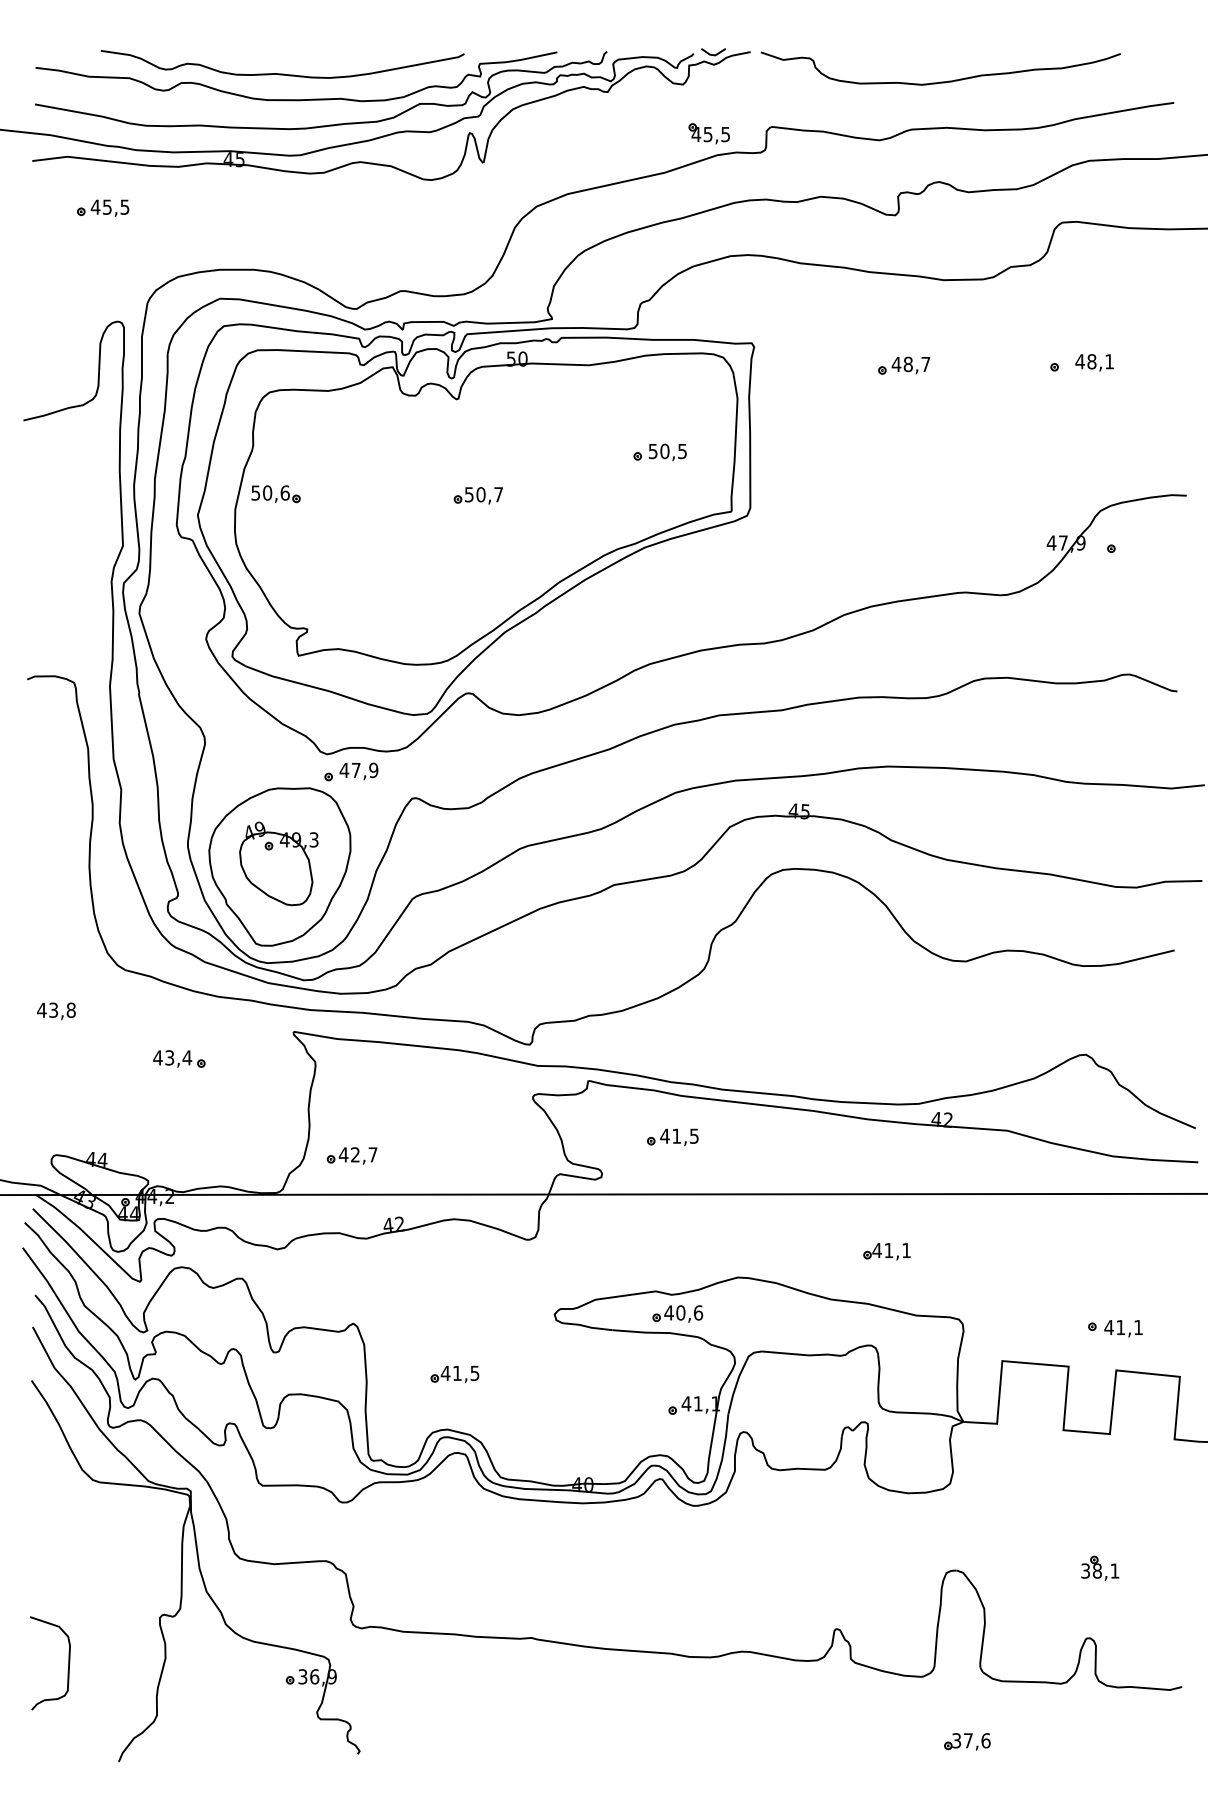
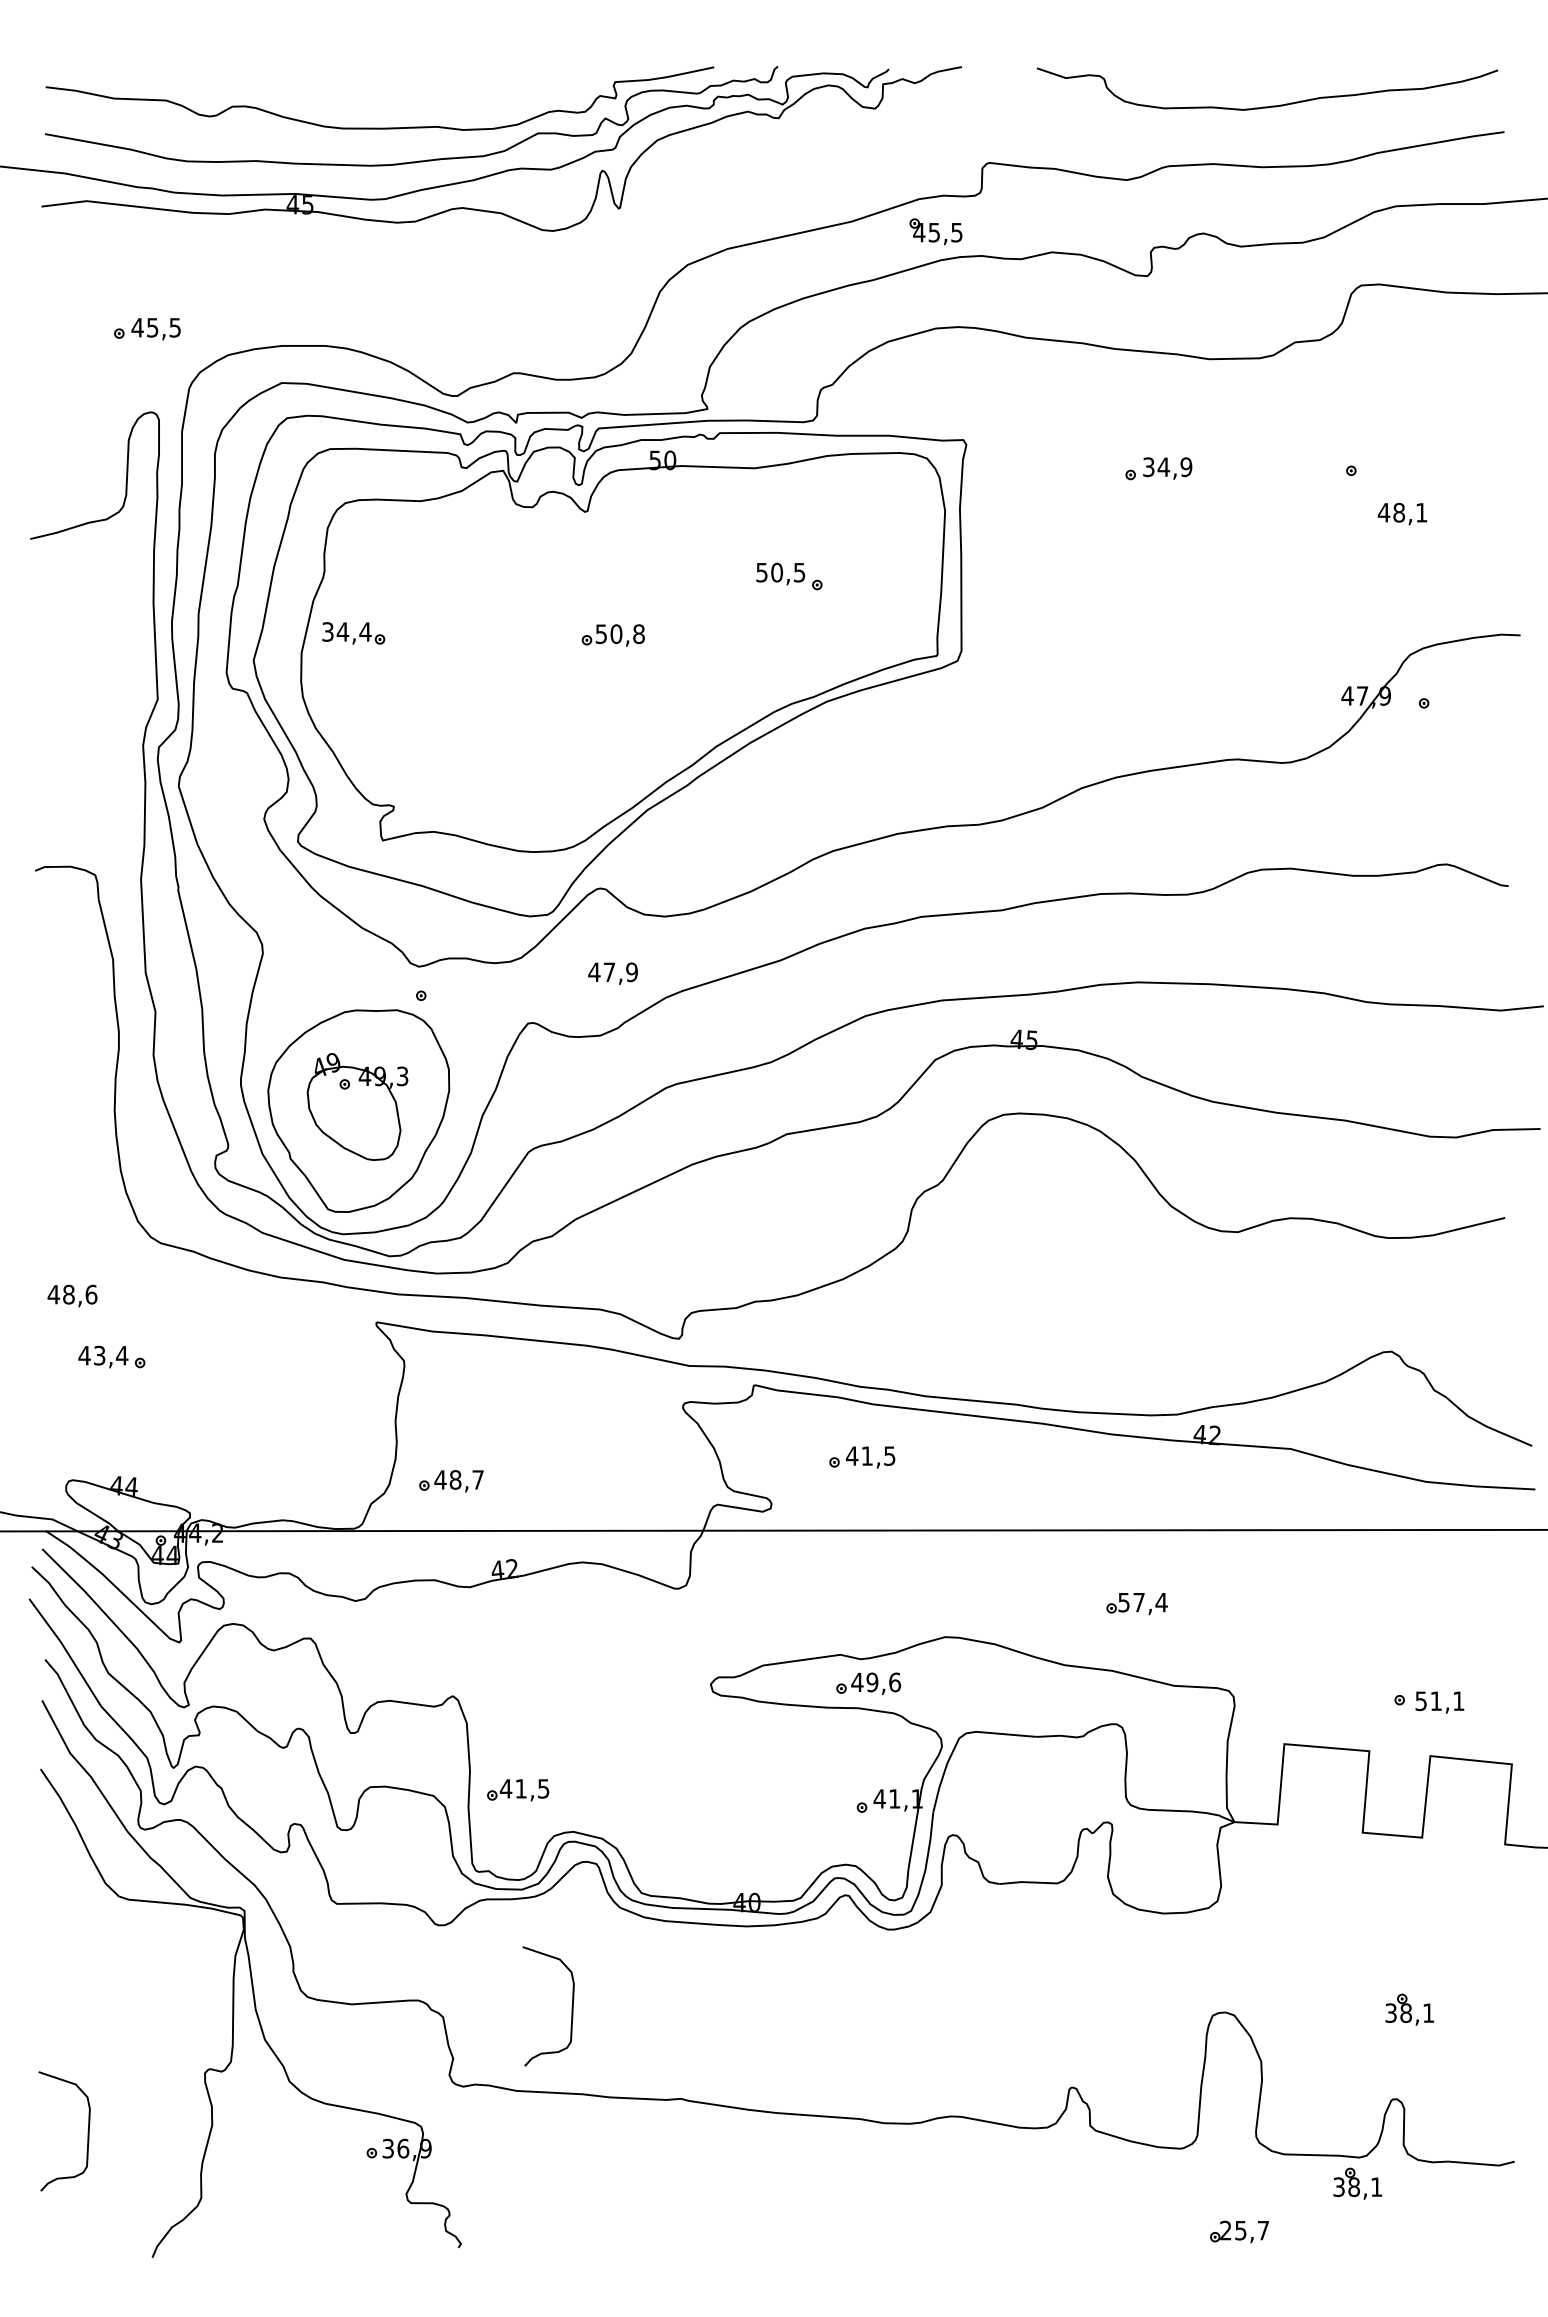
line: (712, 54) -> (913, 69), removed
curve: (282, 73) -> (361, 94), removed
curve: (943, 81) -> (1271, 105), moved
part: (708, 133) -> (935, 231), moved
part: (103, 208) -> (147, 329), moved
text: (1094, 362) -> (1402, 513), moved
text: (911, 364) -> (1167, 467), 48,7 -> 34,9
text: (667, 452) -> (780, 573), moved
text: (270, 492) -> (346, 631), 50,6 -> 34,4
text: (498, 494) -> (638, 633), 50,7 -> 50,8
text: (358, 771) -> (612, 973), moved
text: (62, 1010) -> (80, 1294), 43,8 -> 48,6
part: (179, 1058) -> (111, 1356), moved
text: (355, 1154) -> (455, 1479), 42,7 -> 48,7
text: (891, 1250) -> (1142, 1602), 41,1 -> 57,4
text: (680, 1312) -> (872, 1682), 40,6 -> 49,6
text: (1109, 1327) -> (1421, 1701), 41,1 -> 51,1
part: (455, 1374) -> (518, 1790), moved
curve: (445, 1565) -> (571, 2006), added
part: (1059, 1704) -> (1357, 2183), added
text: (971, 1740) -> (1244, 2230), 37,6 -> 25,7

